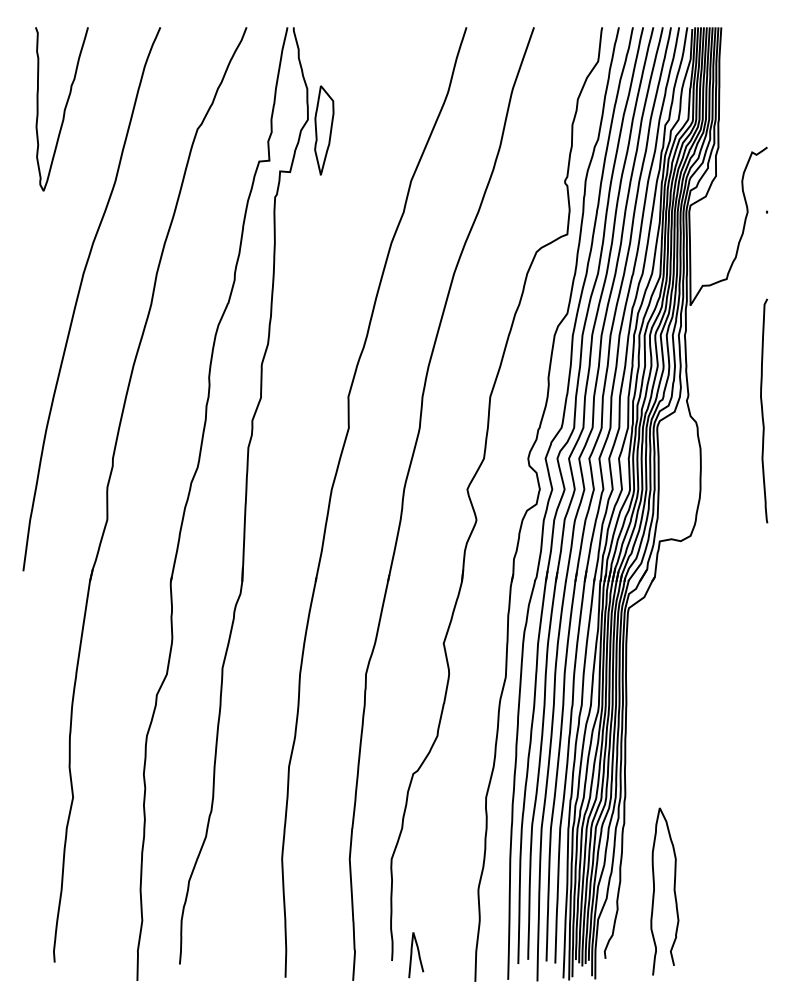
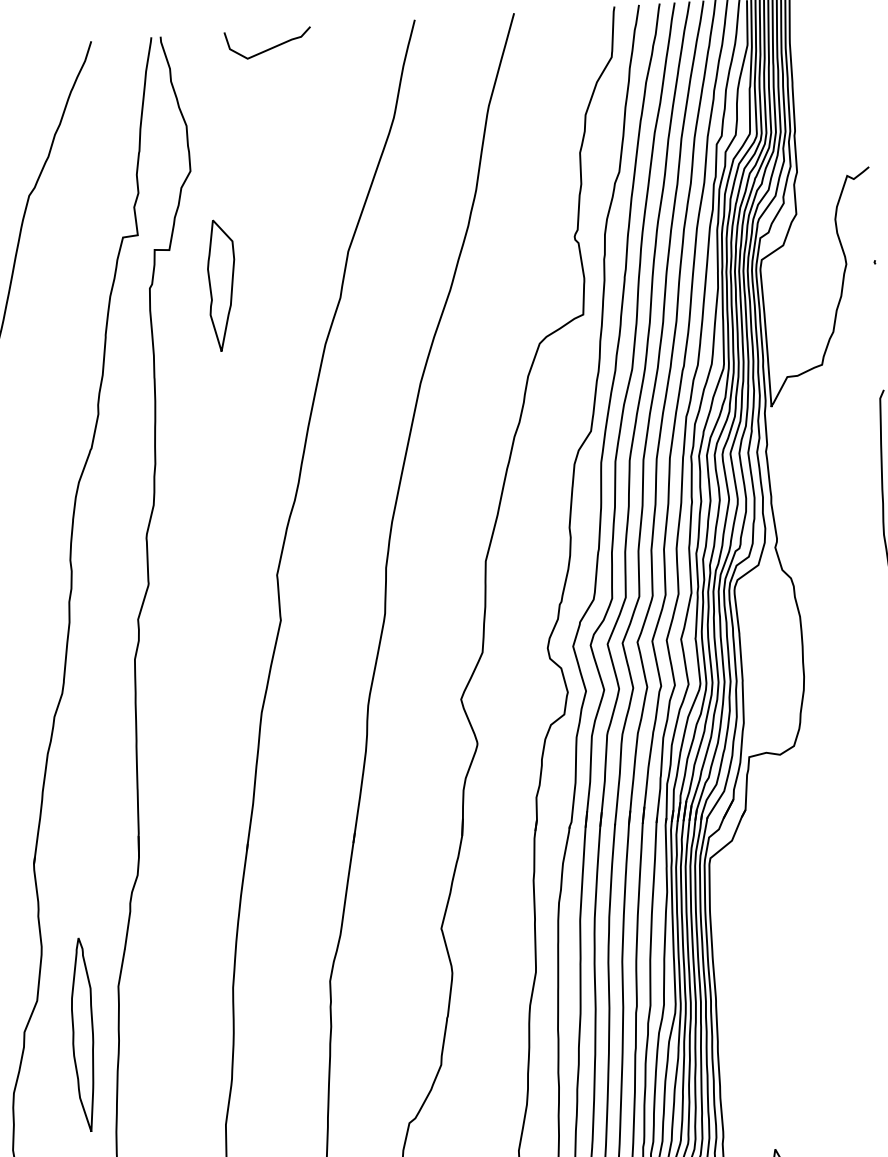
curve: (366, 39) -> (268, 47), added
part: (324, 130) -> (222, 285), moved
part: (196, 699) -> (83, 1034), added

